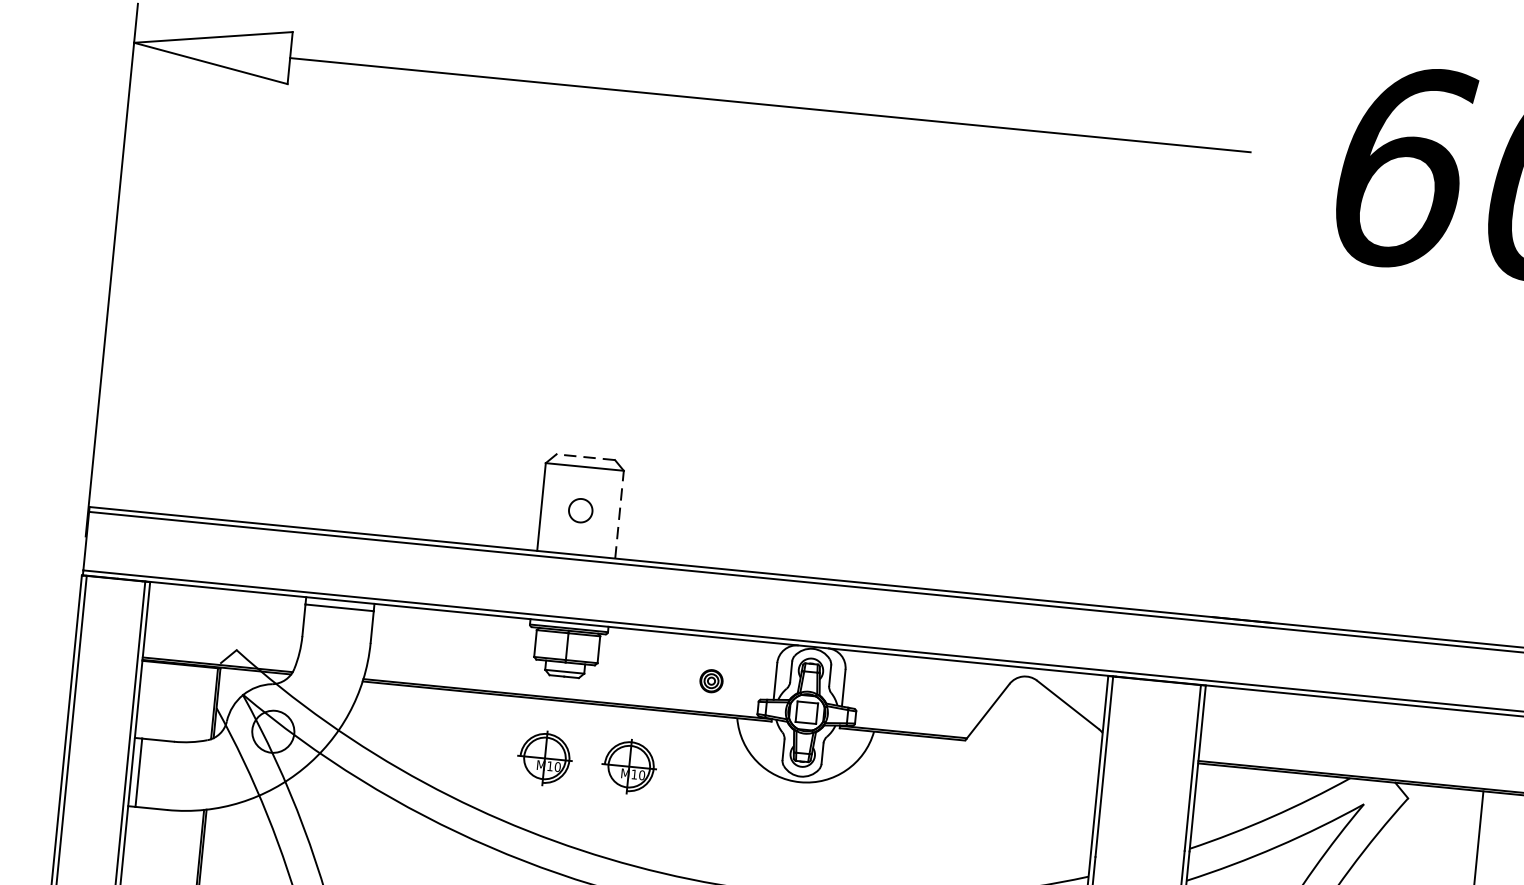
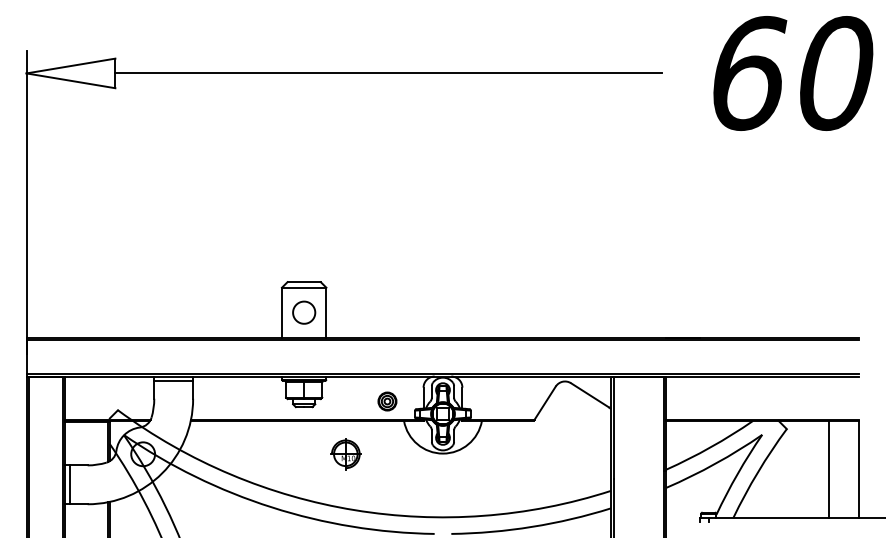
line: (586, 457) -> (304, 282), dashed -> solid
part: (581, 510) -> (304, 312), size x1.67
line: (619, 514) -> (326, 312), dashed -> solid
part: (711, 681) -> (387, 401), size x1.43
part: (544, 758) -> (297, 454), removed

